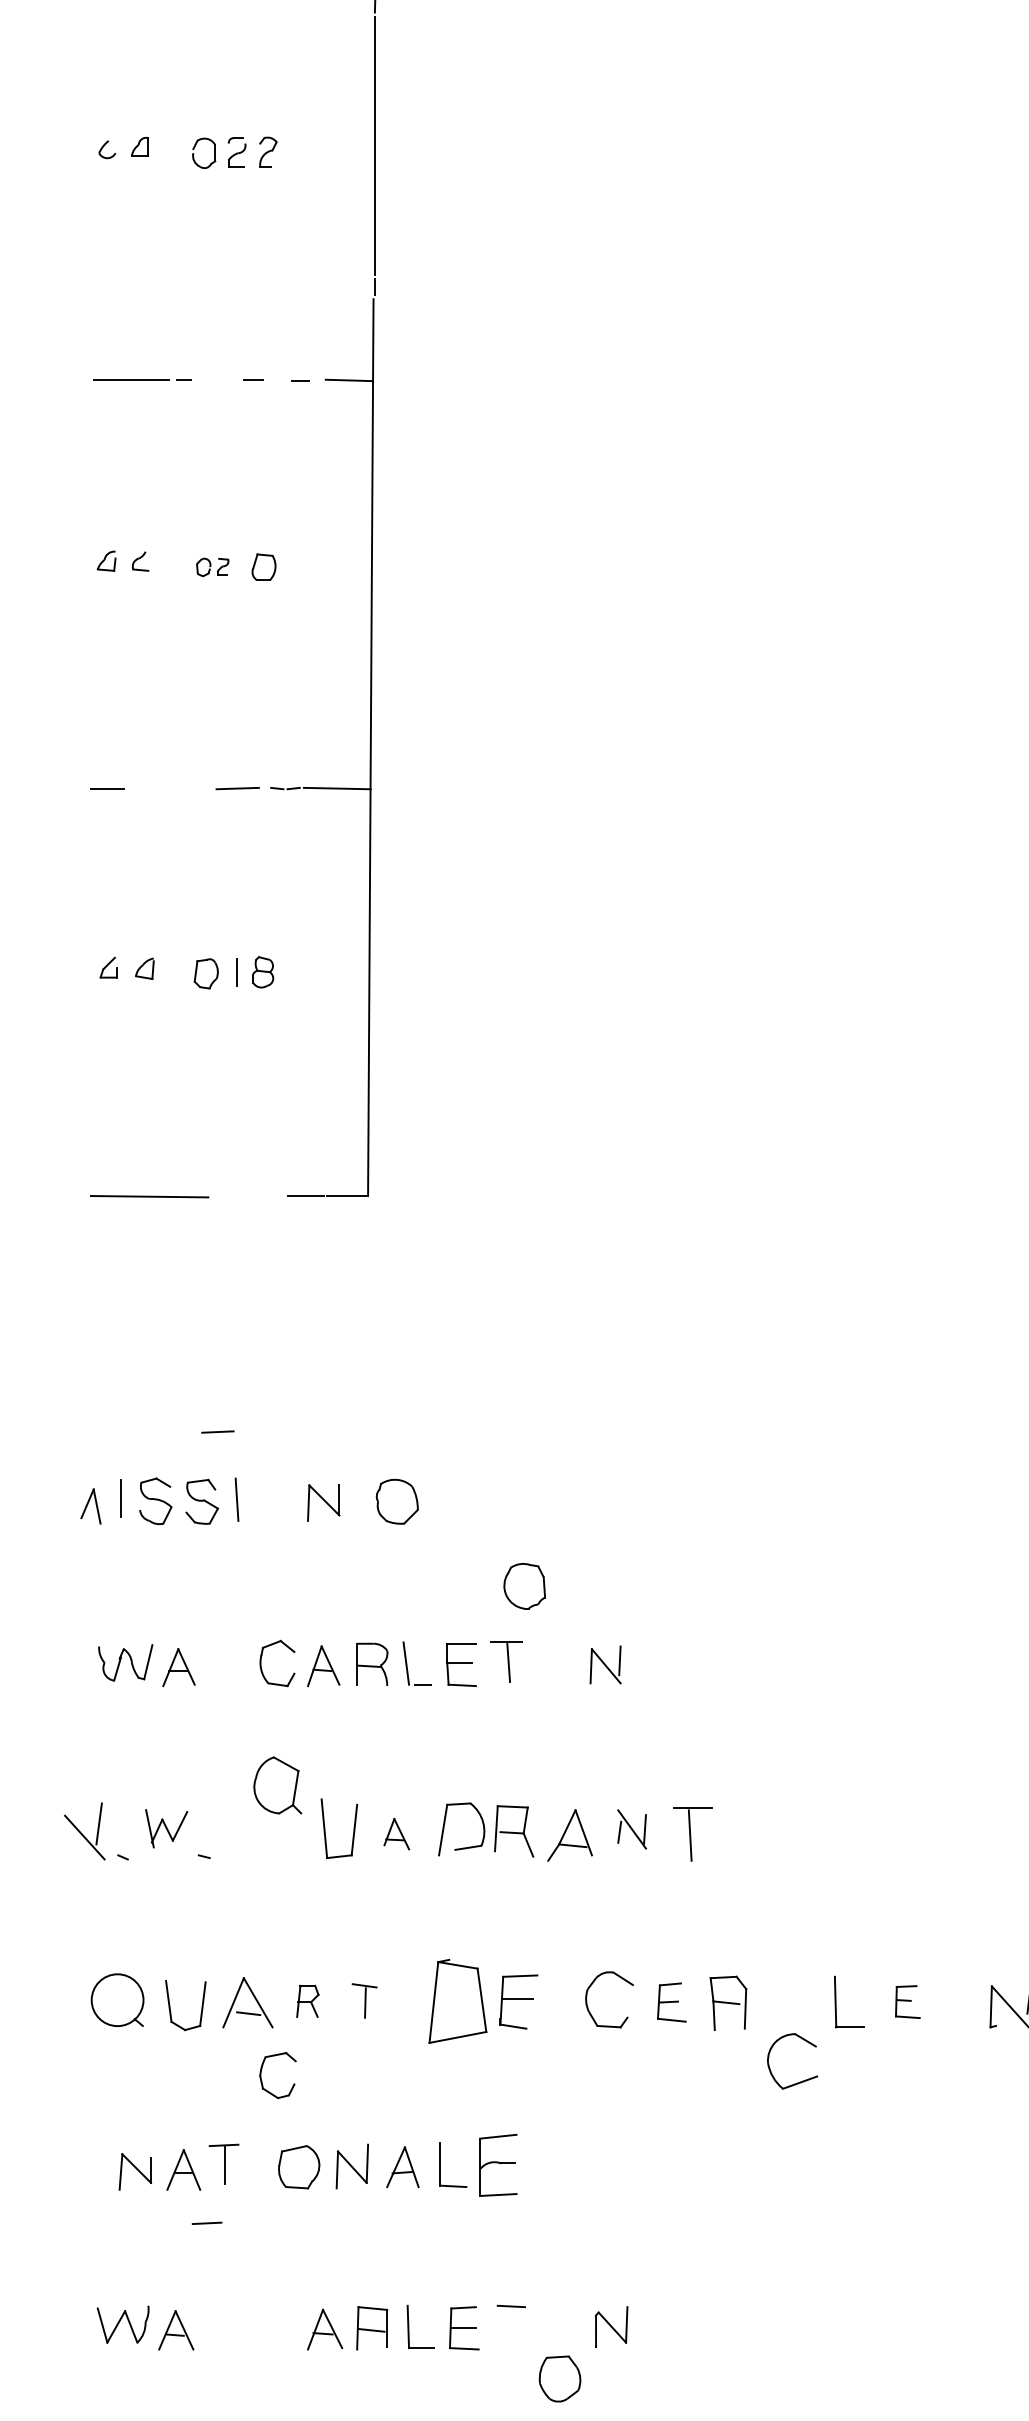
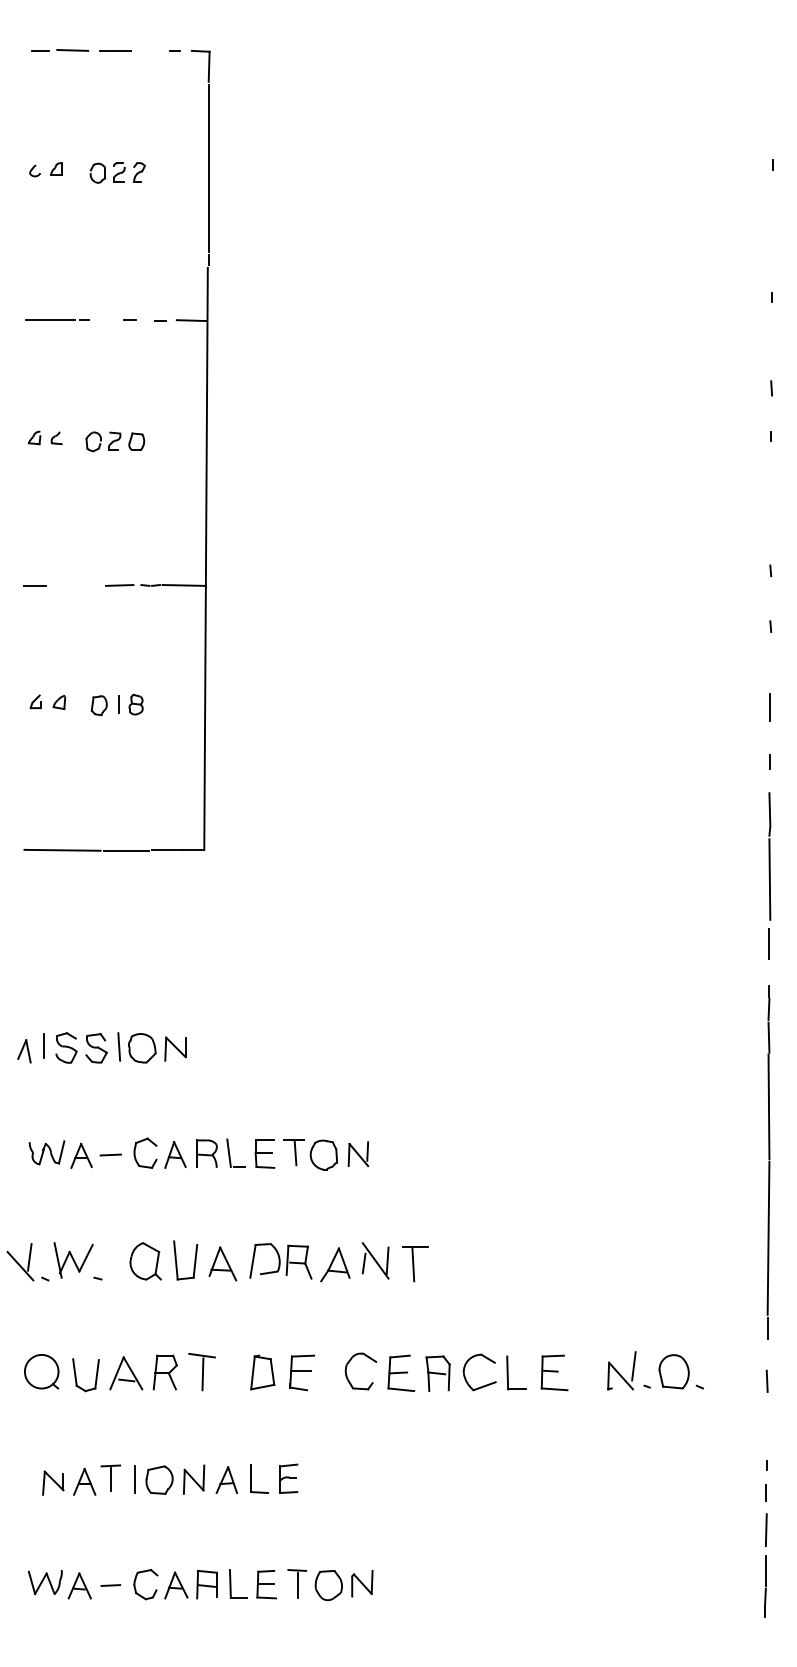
part: (212, 566) -> (103, 441), size x1.67
line: (248, 1196) -> (126, 850), added
line: (217, 1431) -> (110, 1154), moved
part: (397, 1502) -> (142, 1048), moved
part: (524, 1585) -> (323, 1154), moved
part: (277, 1785) -> (145, 1261), moved
part: (166, 1828) -> (73, 1260), size x1.43
part: (631, 1828) -> (375, 1260), size x1.43
part: (396, 1833) -> (222, 1263), size x1.67
part: (306, 2001) -> (164, 1372), size x1.67
part: (363, 2001) -> (201, 1372), size x1.67
part: (457, 2001) -> (262, 1372), size x0.62
part: (671, 2001) -> (401, 1372), size x1.43
part: (907, 2001) -> (554, 1372), size x1.67
part: (262, 2075) -> (135, 1584), moved
part: (798, 2081) -> (483, 1385), moved
line: (262, 2164) -> (135, 1478), added
part: (497, 2164) -> (288, 1478), size x0.71
line: (206, 2223) -> (110, 1585), moved
line: (513, 2328) -> (298, 1584), added
part: (559, 2378) -> (328, 1585), moved

